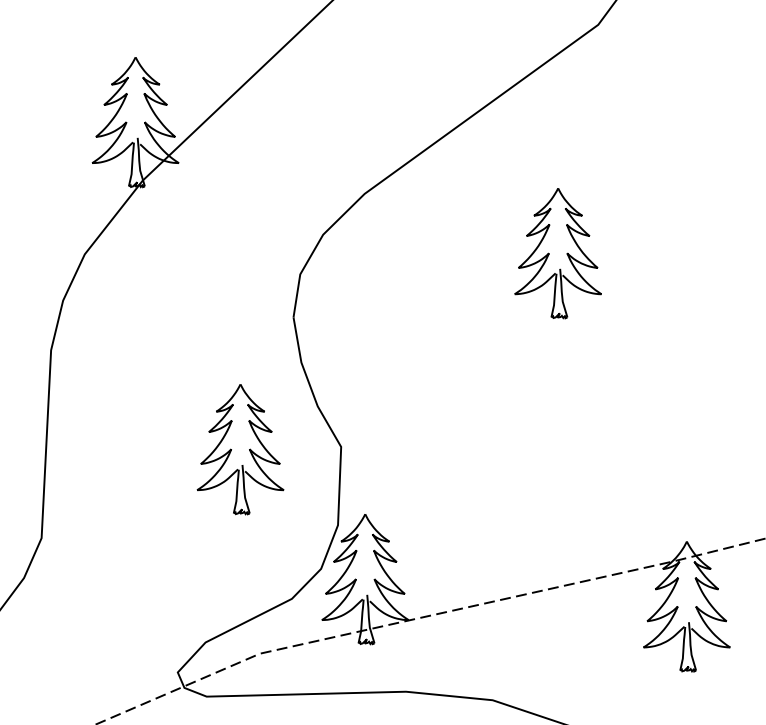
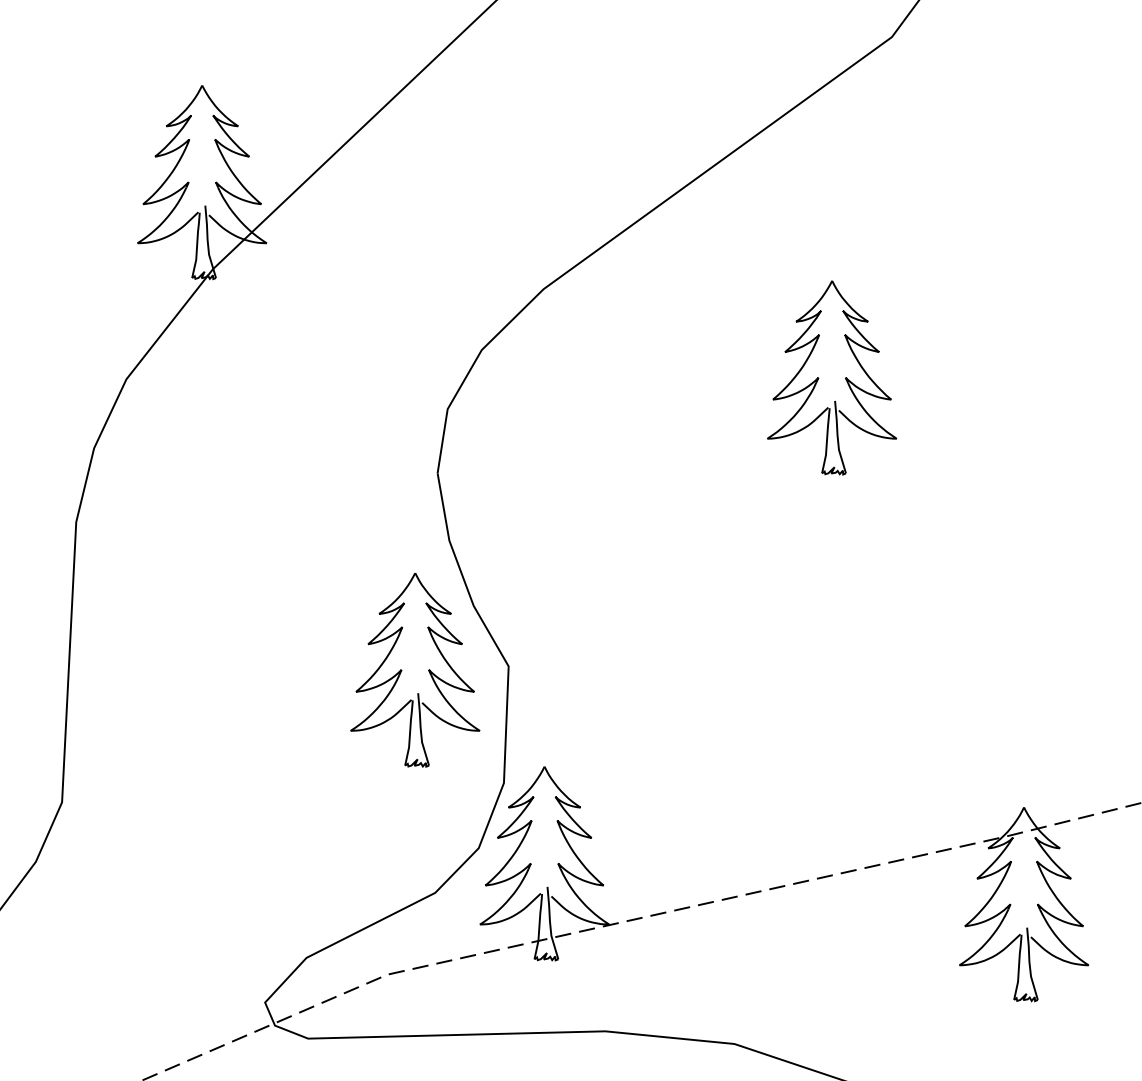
part: (240, 449) -> (415, 670), moved

